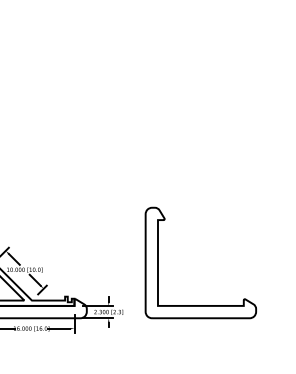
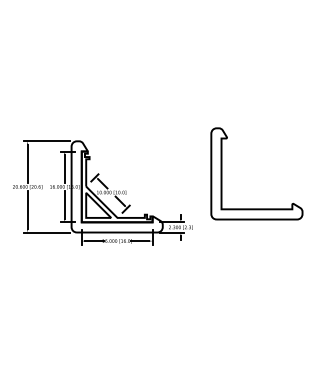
part: (159, 262) -> (222, 173), moved

